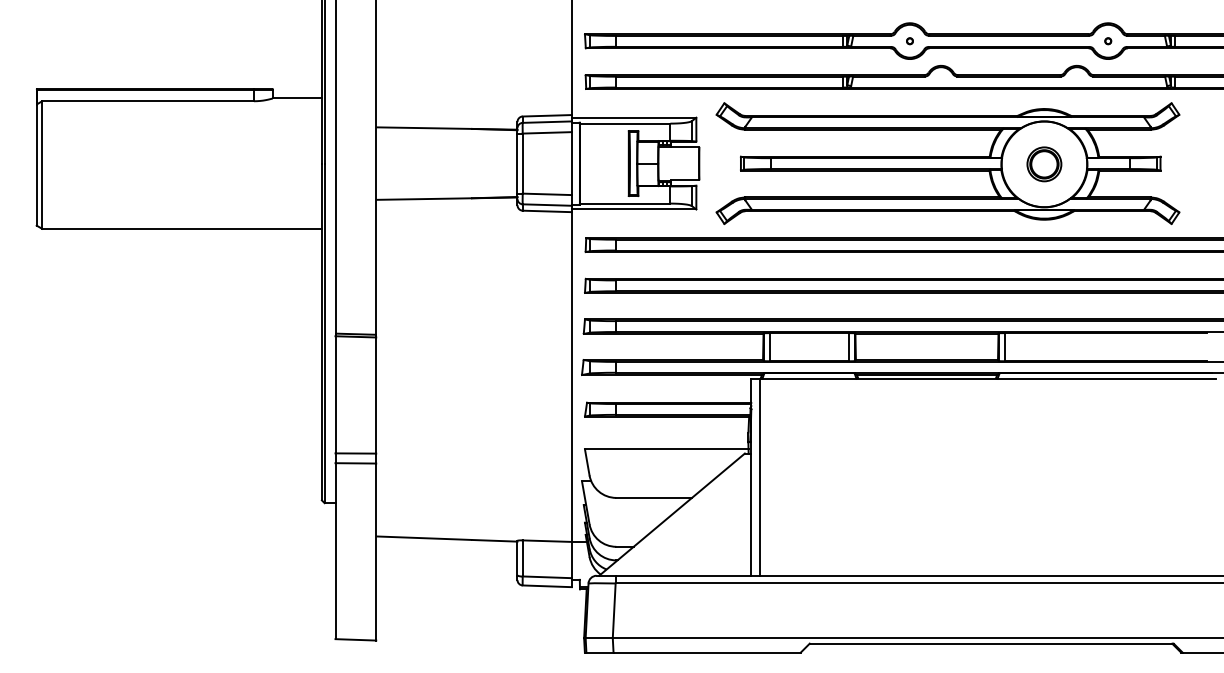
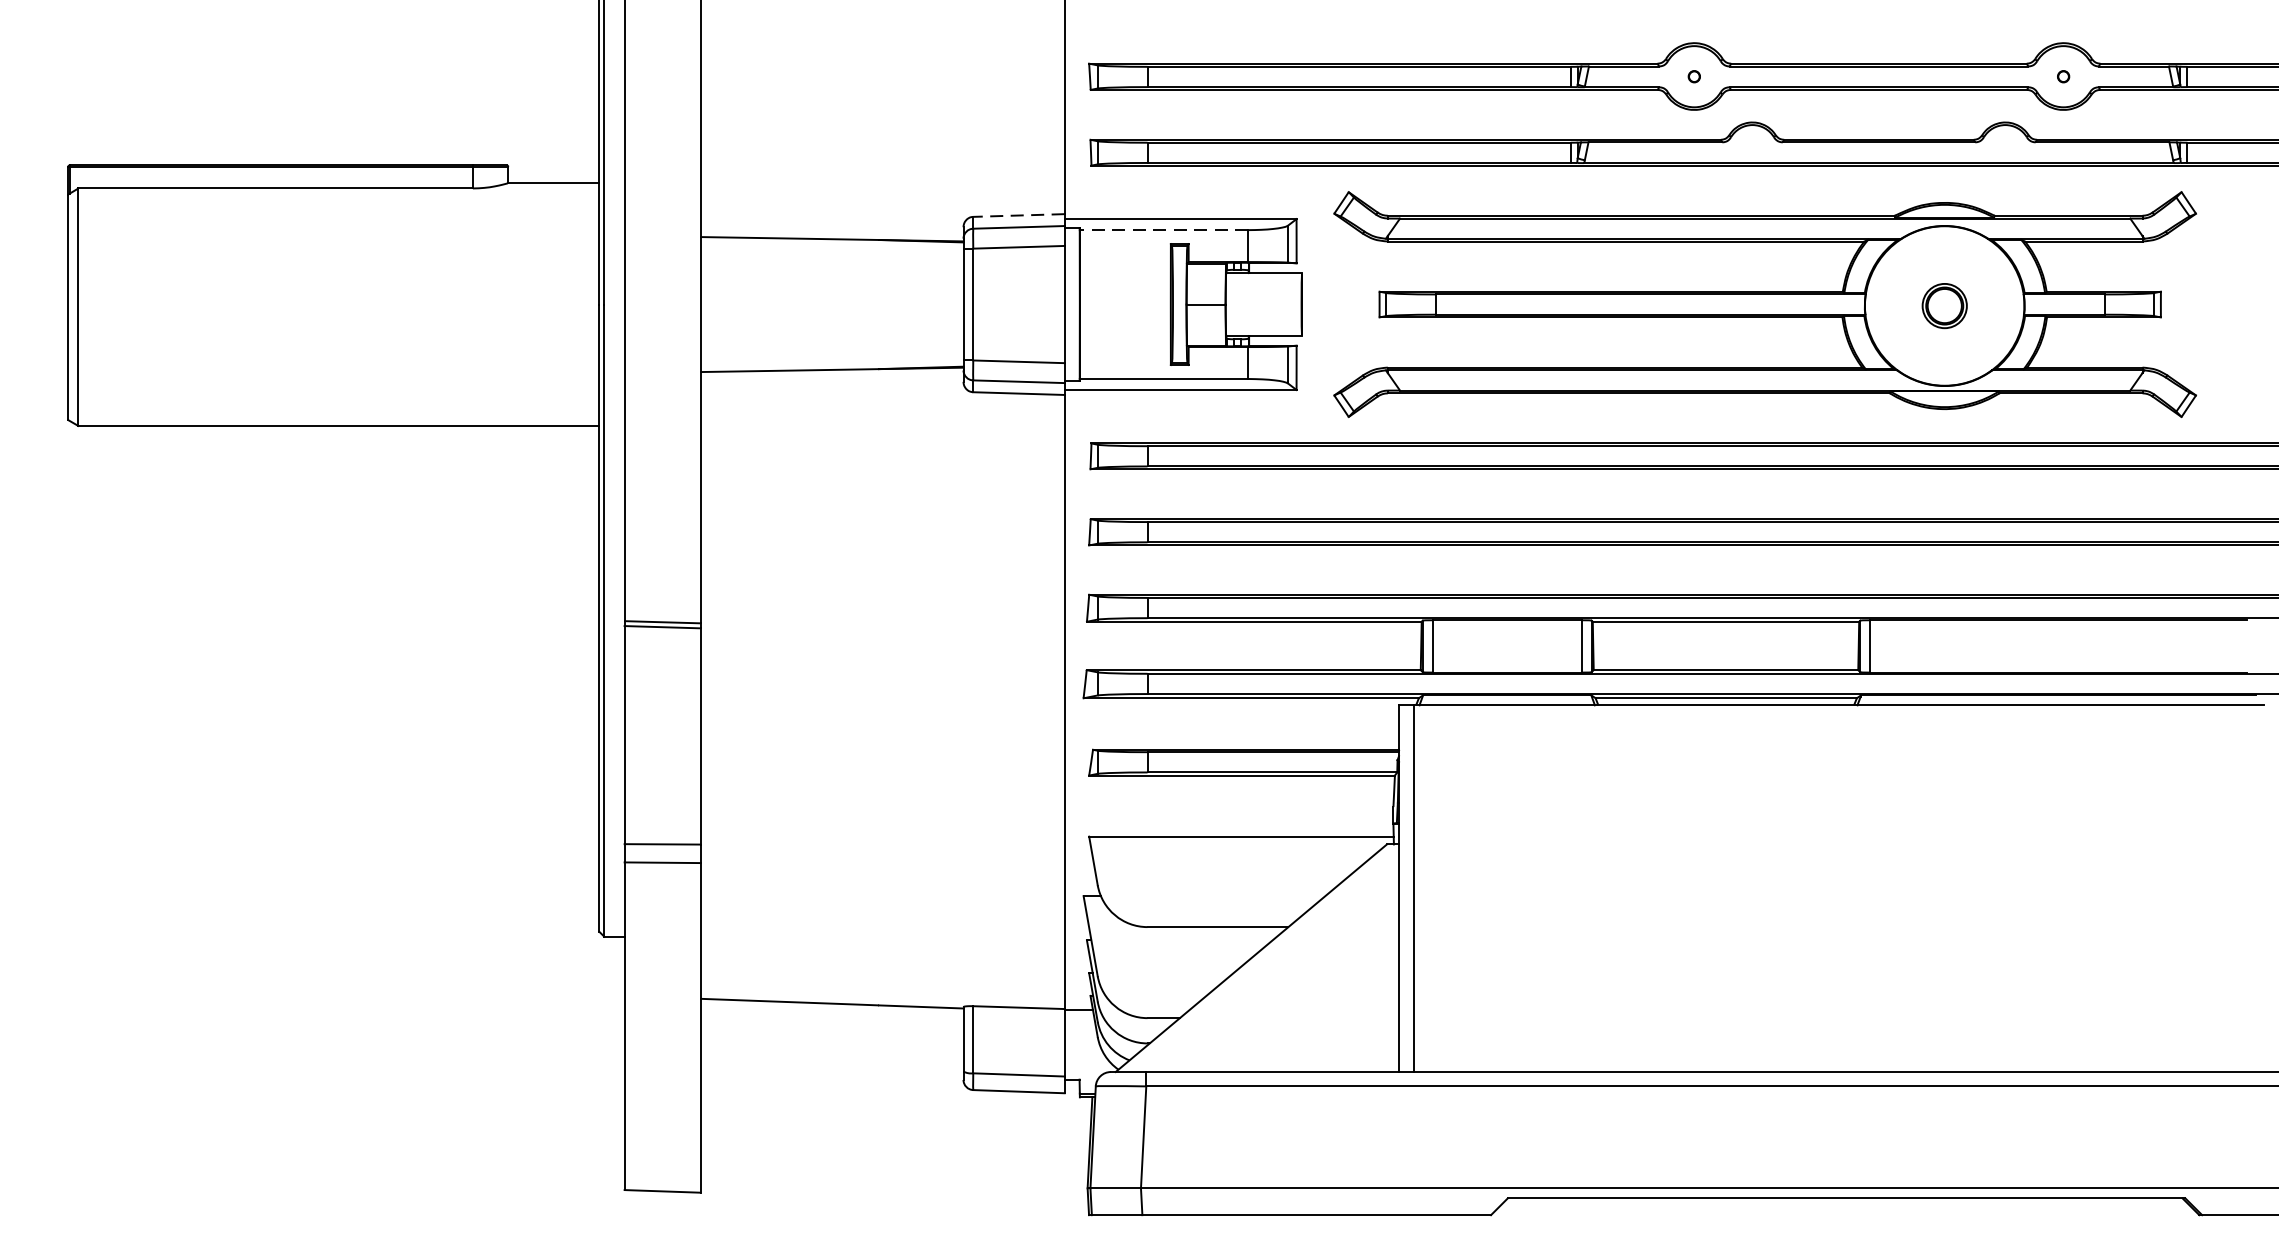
line: (547, 115) -> (1019, 214), solid -> dashed
line: (624, 123) -> (1162, 229), solid -> dashed
part: (1044, 164) -> (1944, 306), size x0.7

